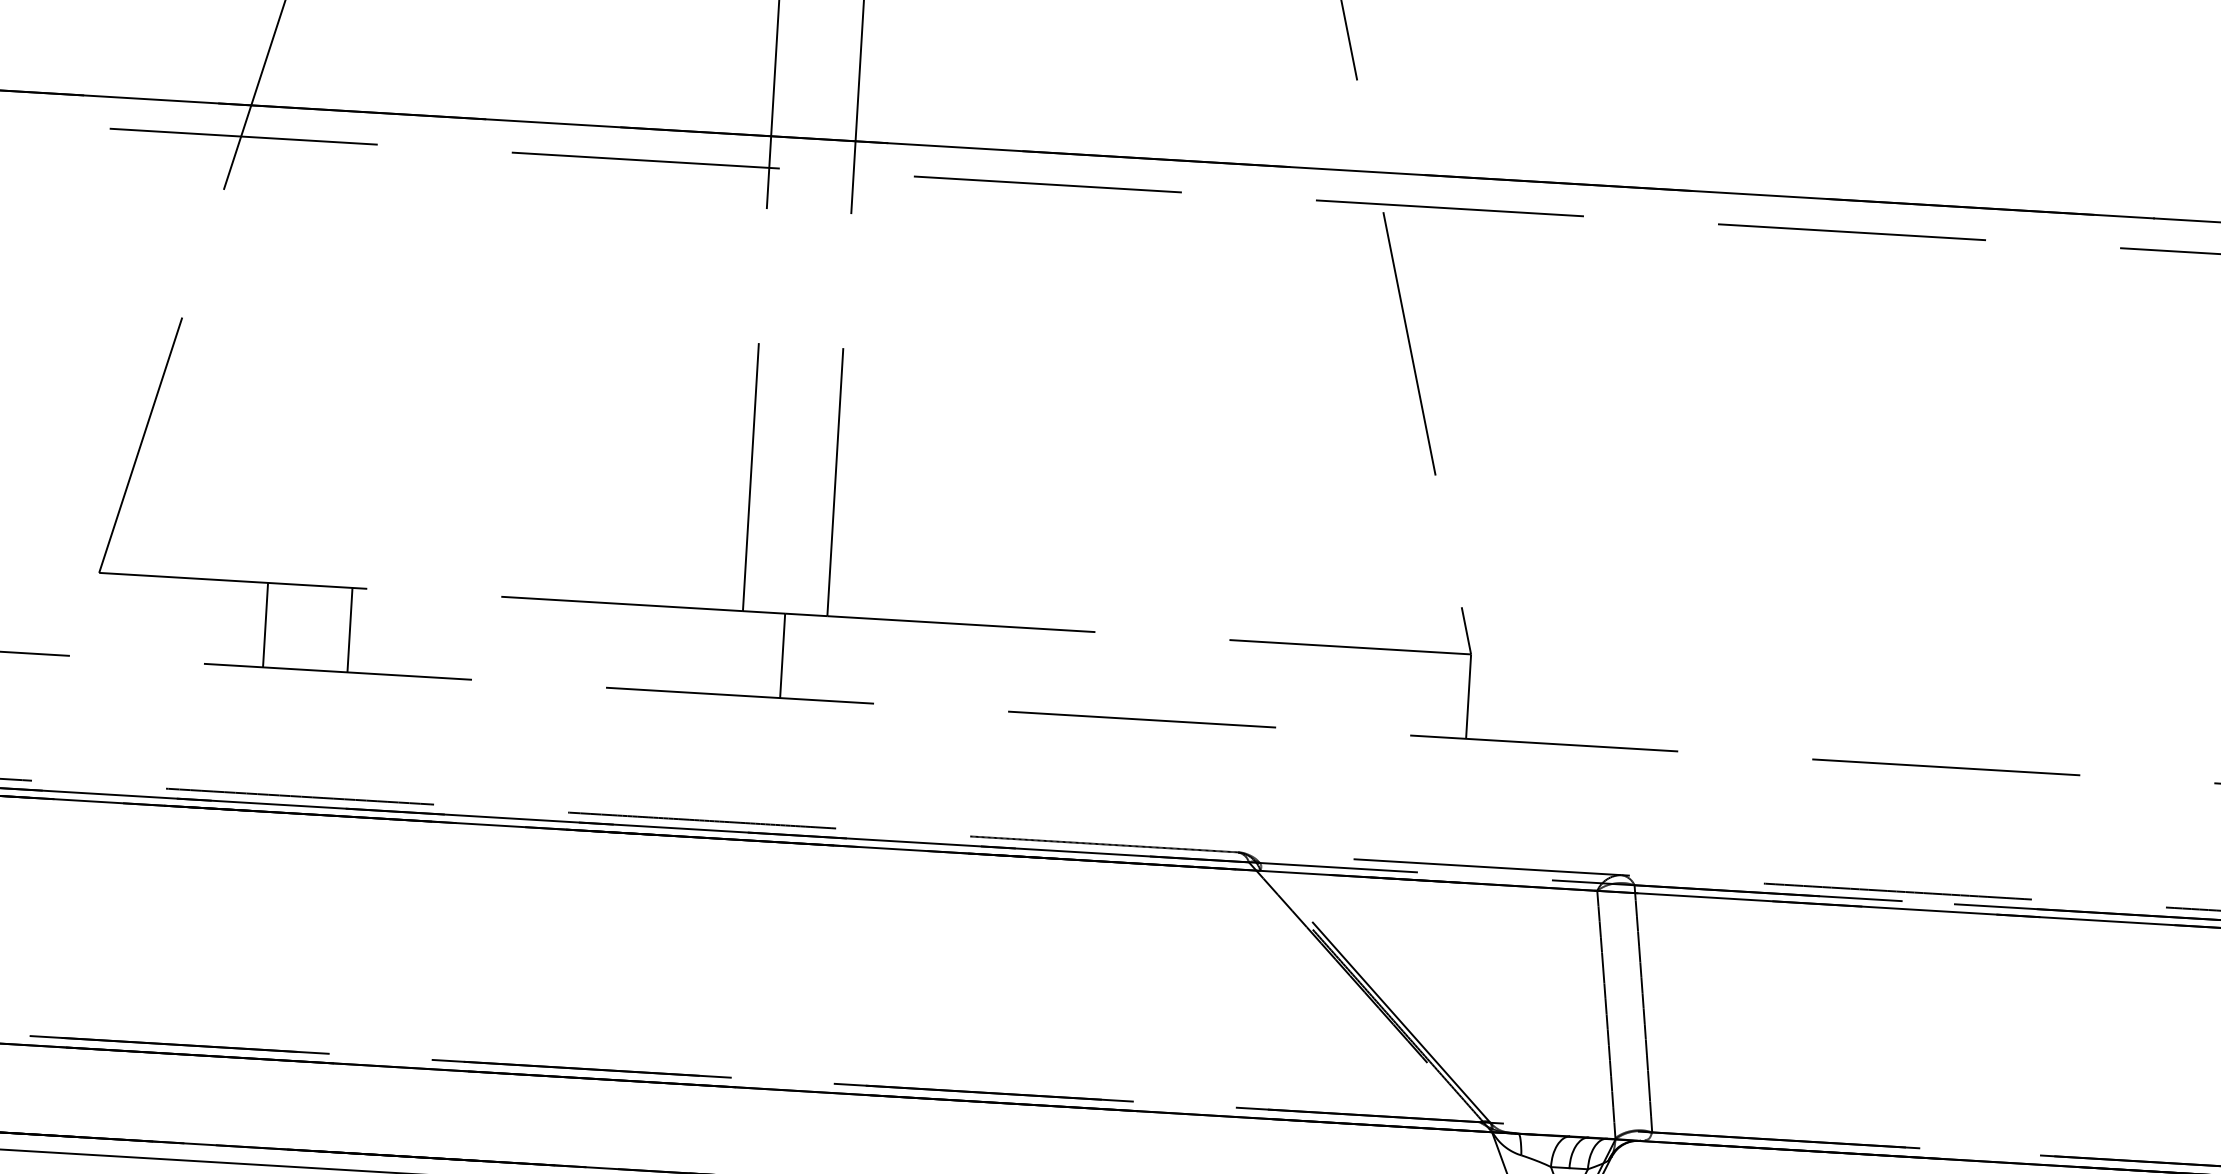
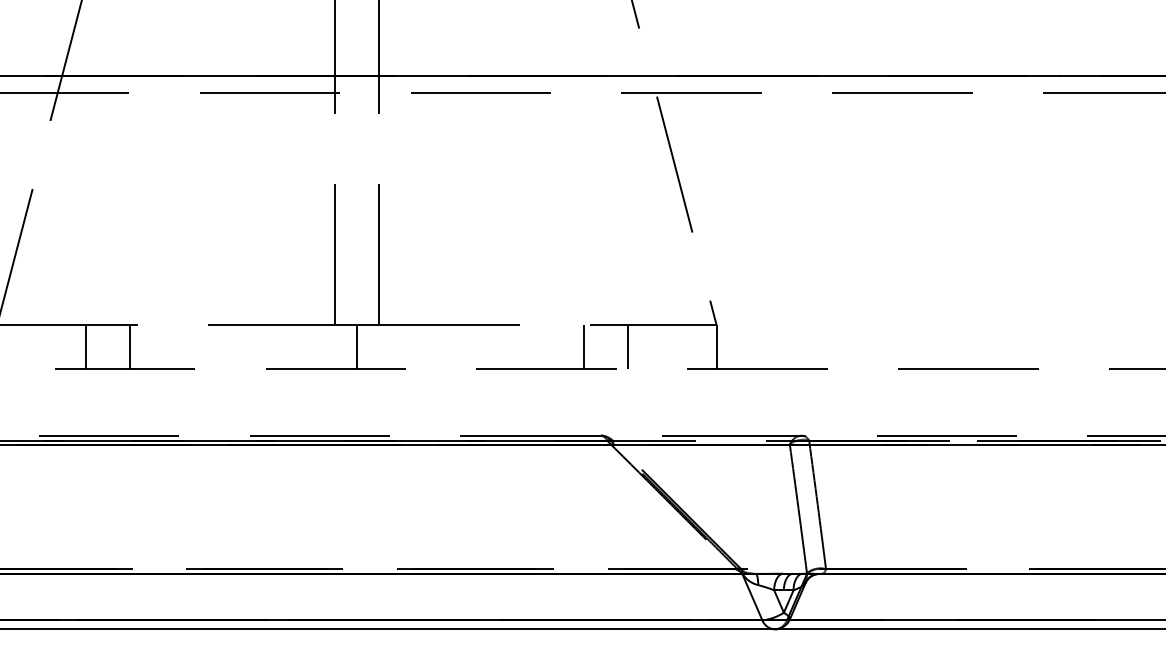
line: (1214, 680) -> (583, 346), added
line: (1300, 685) -> (628, 346), added

